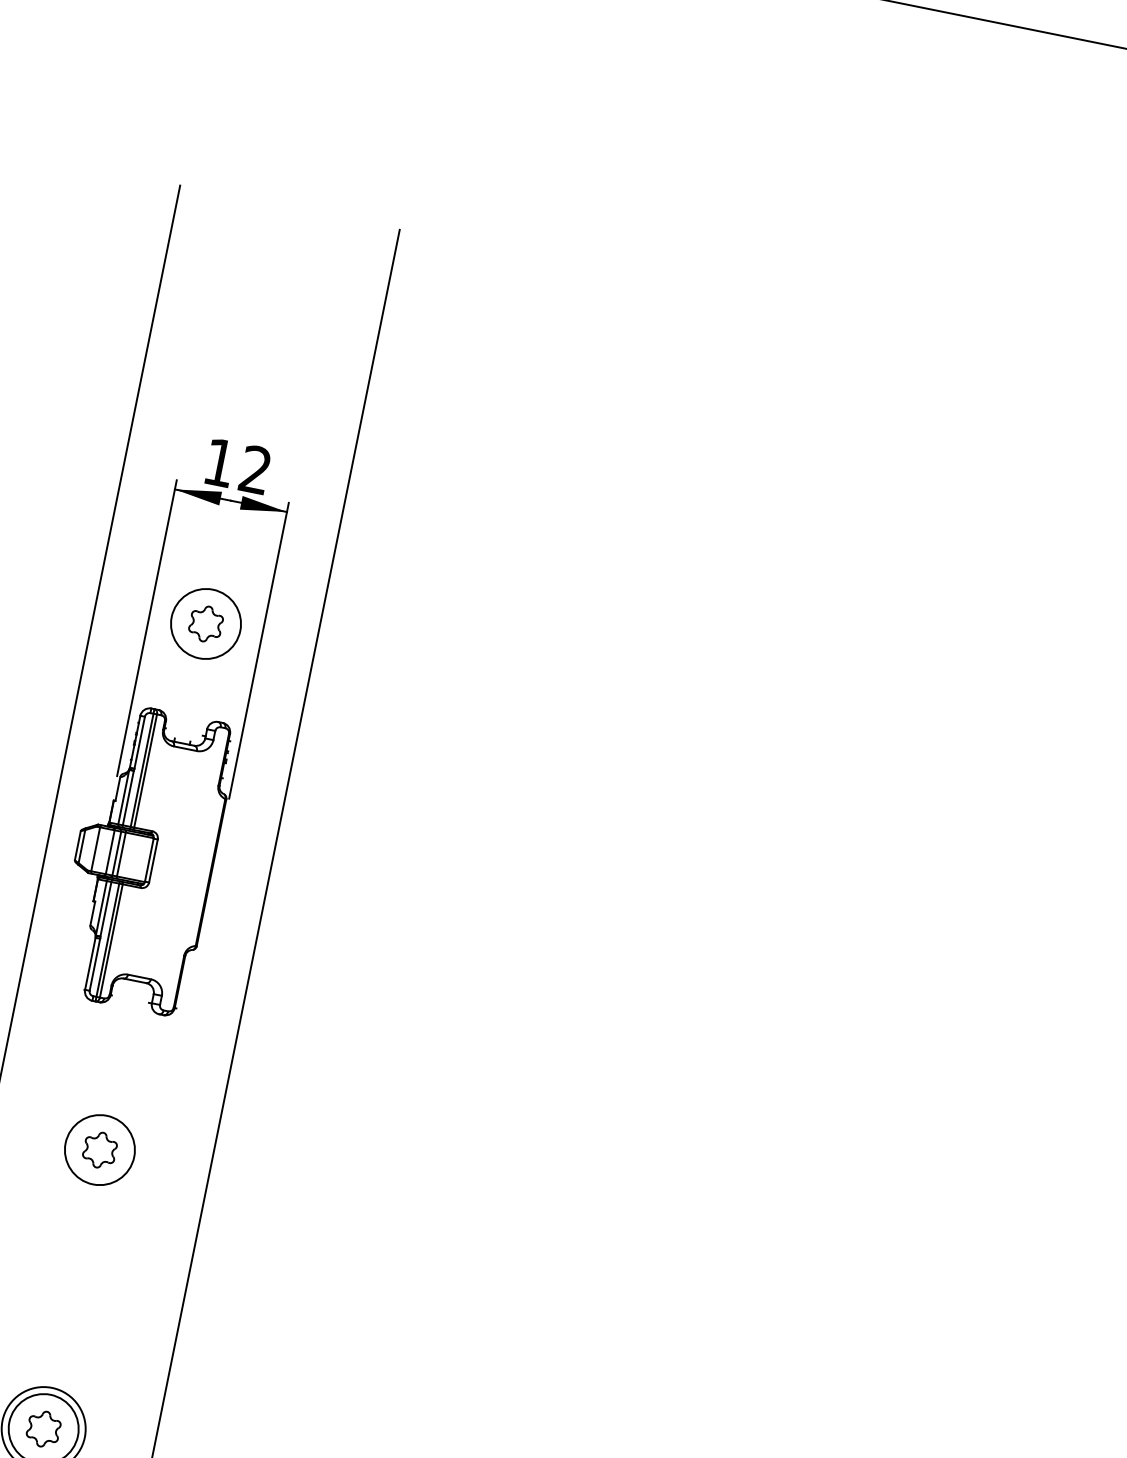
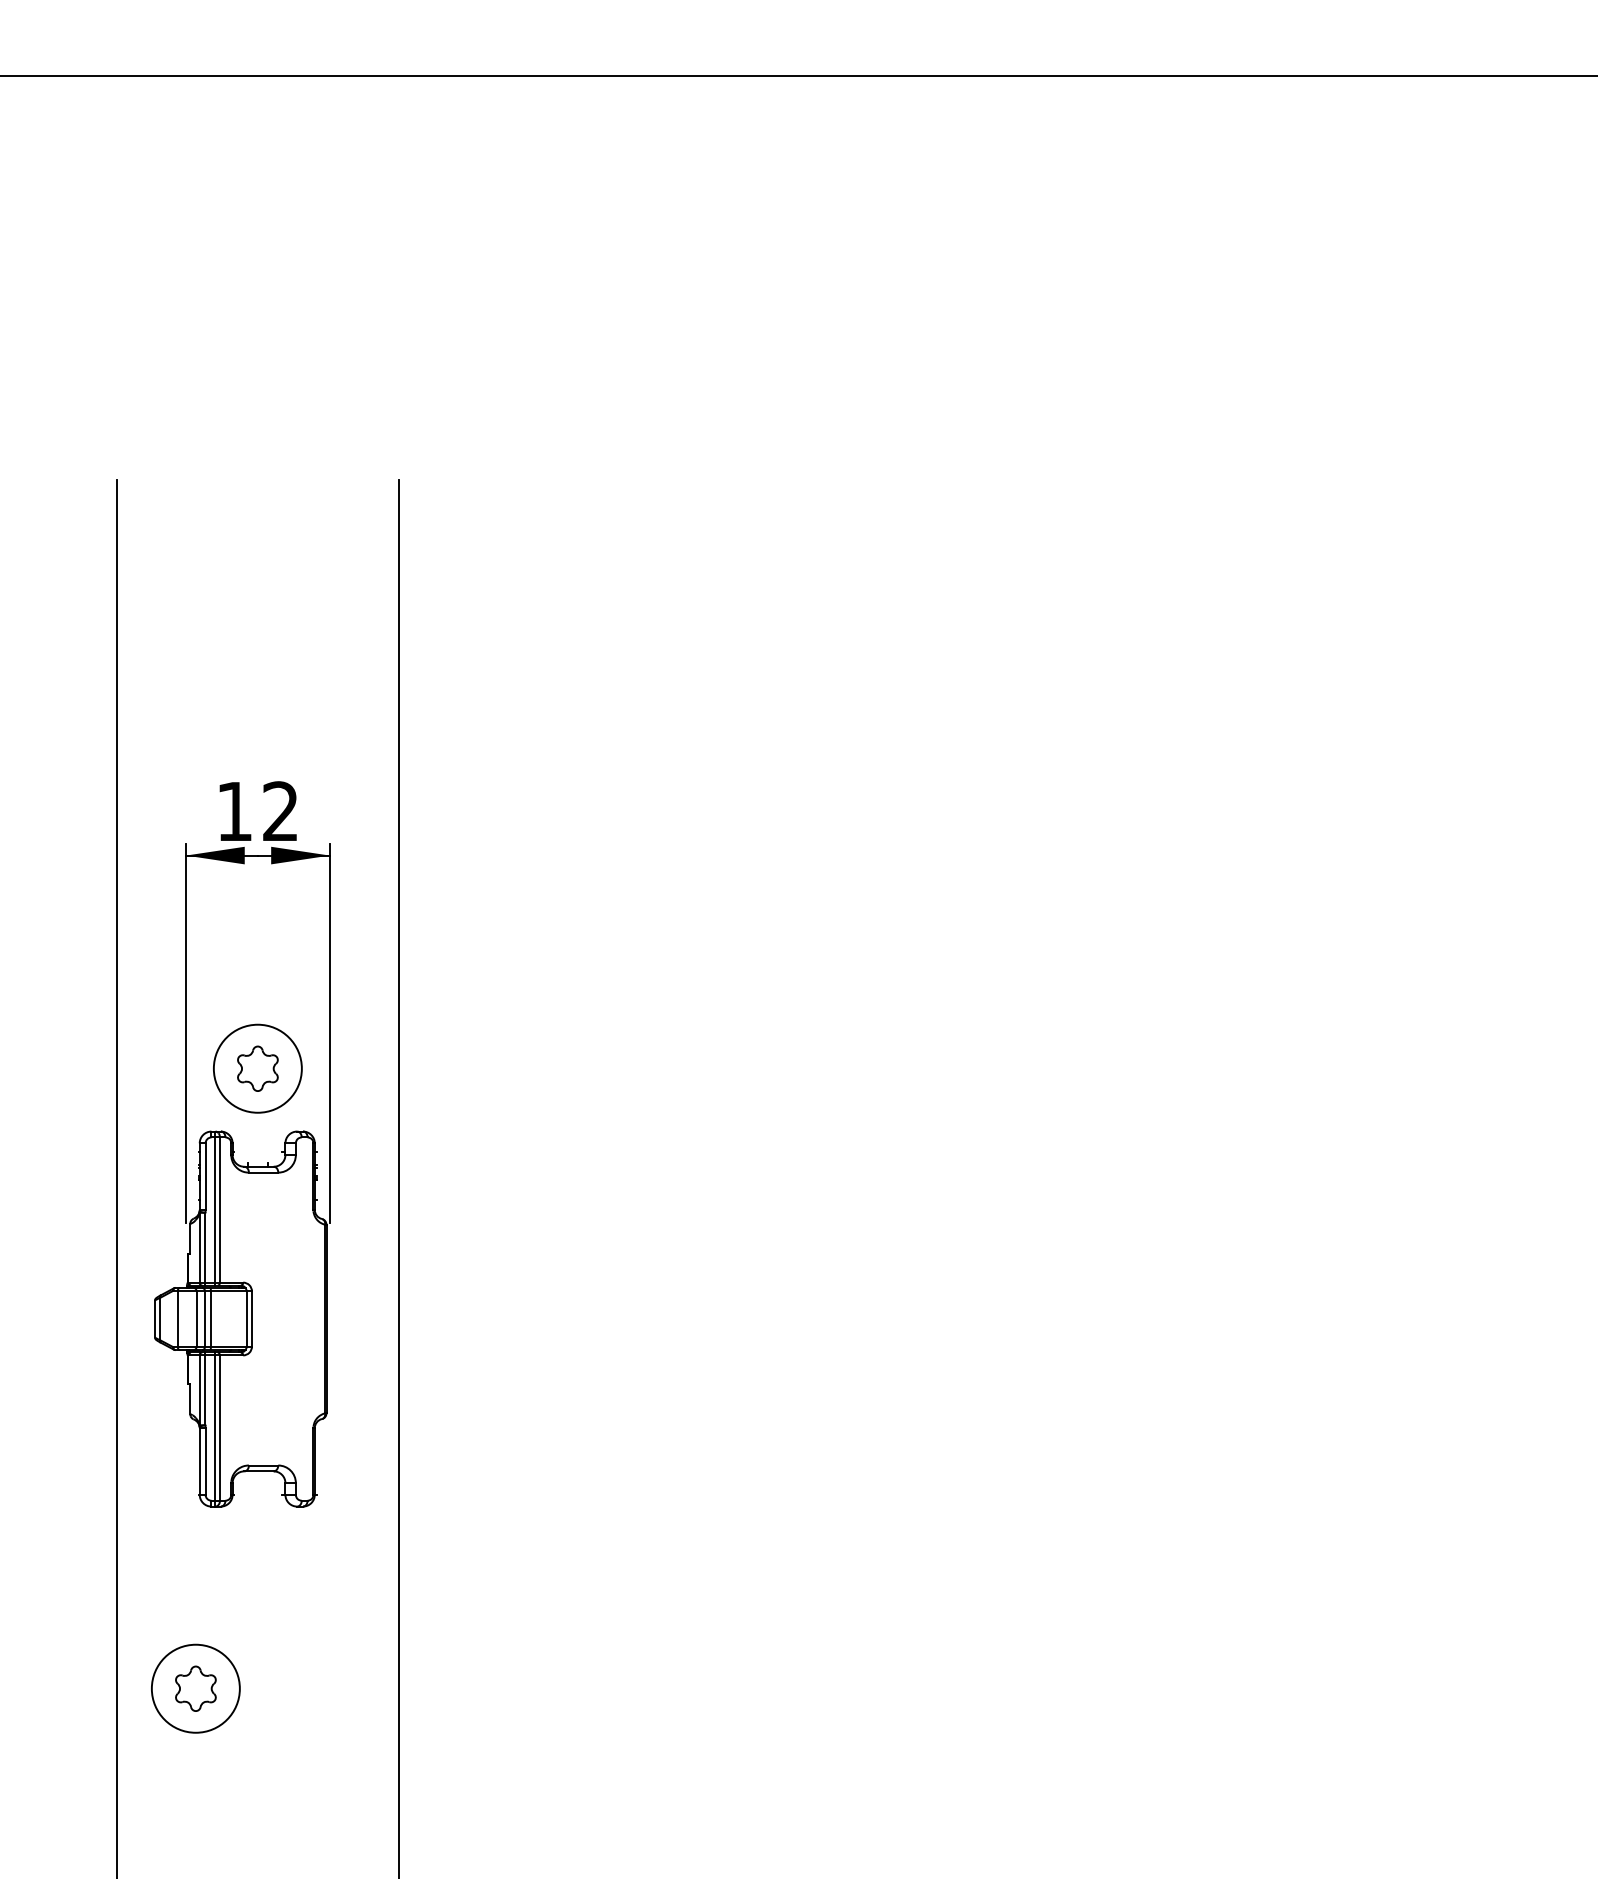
part: (205, 623) -> (257, 1068), moved
part: (99, 1149) -> (195, 1688), moved

